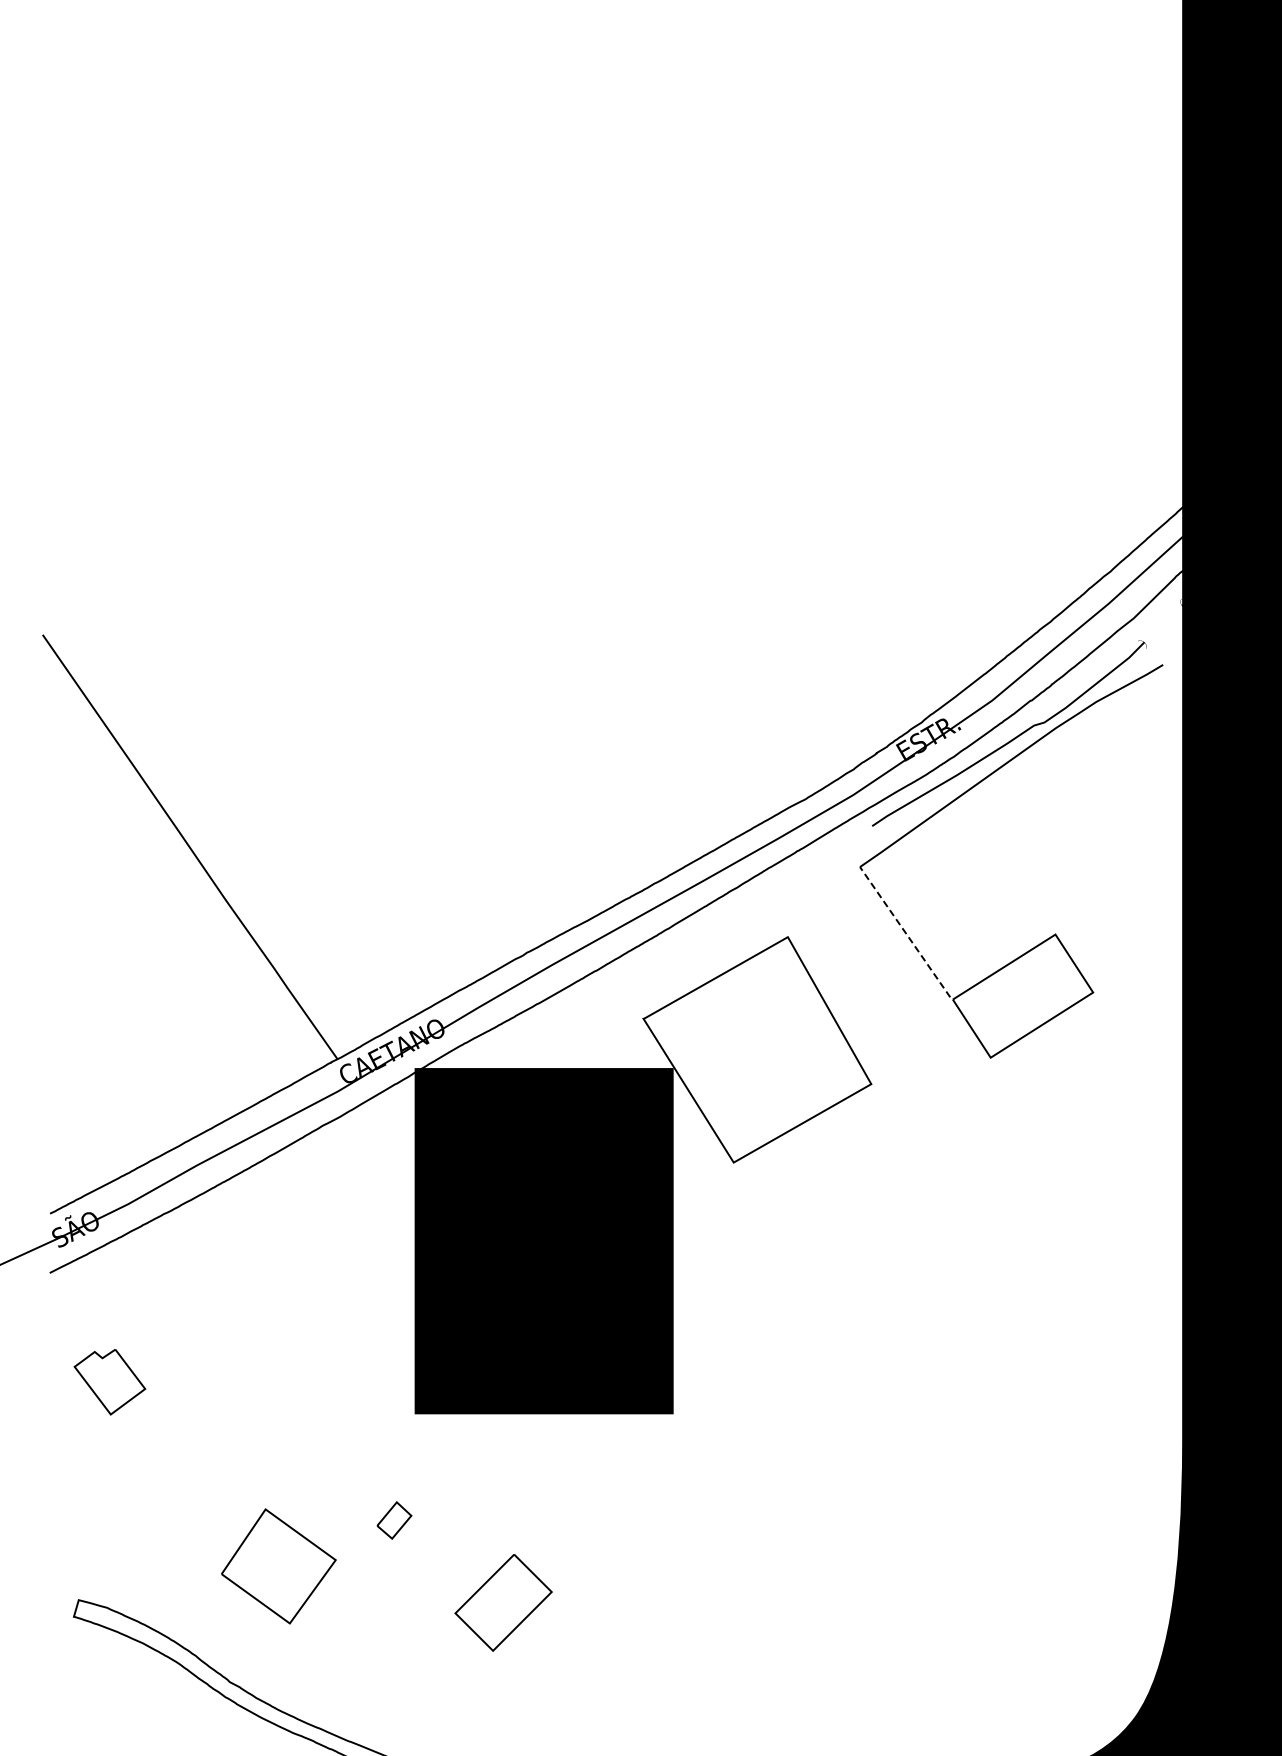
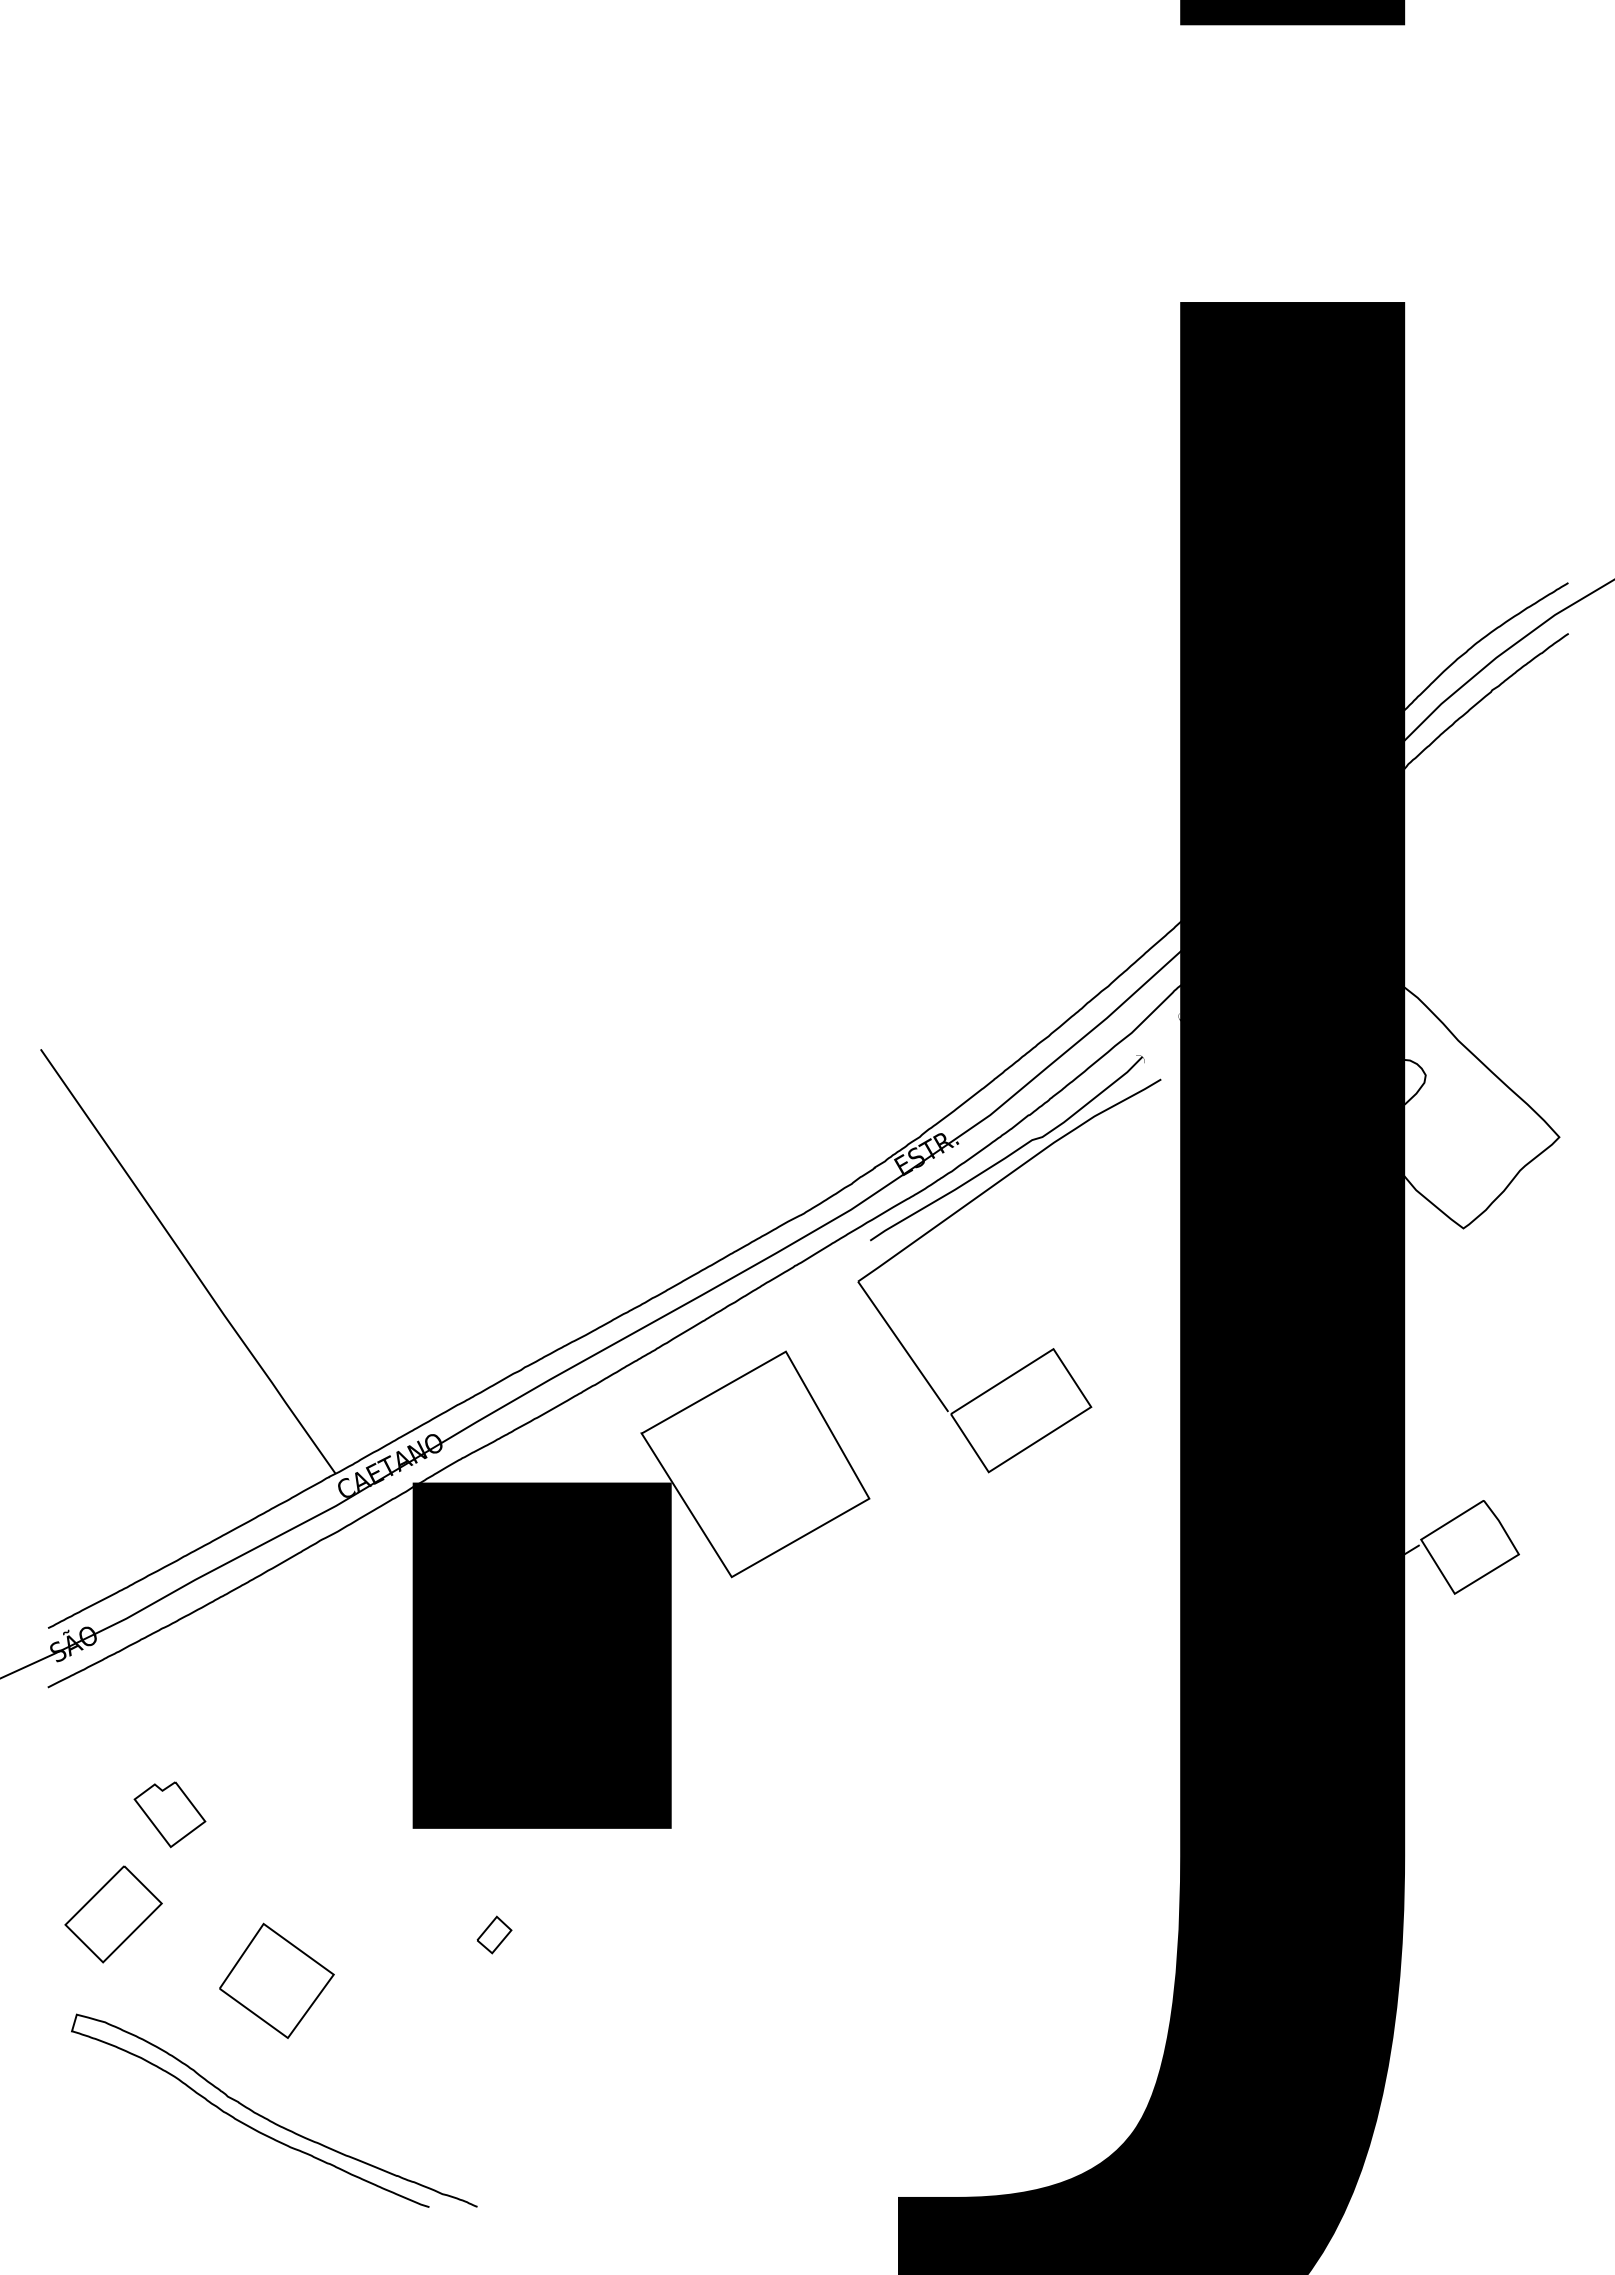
line: (904, 931) -> (902, 1346), dashed -> solid
part: (109, 1381) -> (169, 1814), moved
part: (394, 1519) -> (494, 1934), moved
part: (503, 1602) -> (113, 1914), moved

